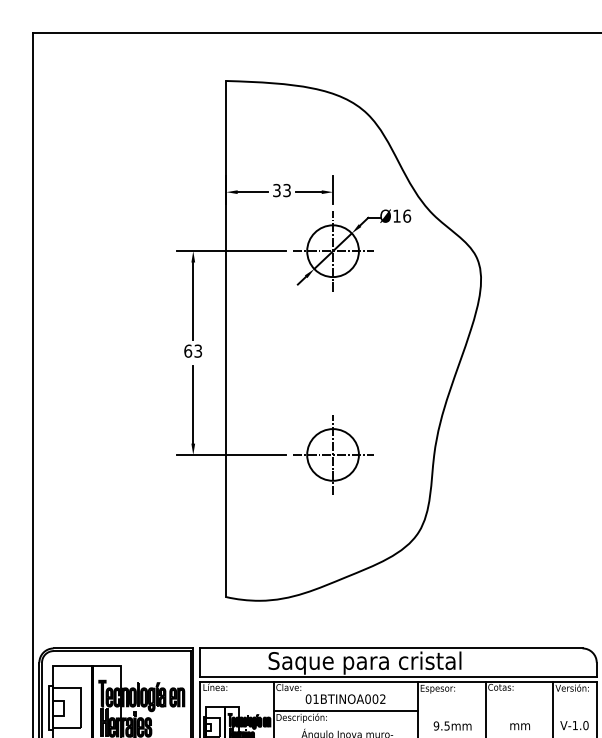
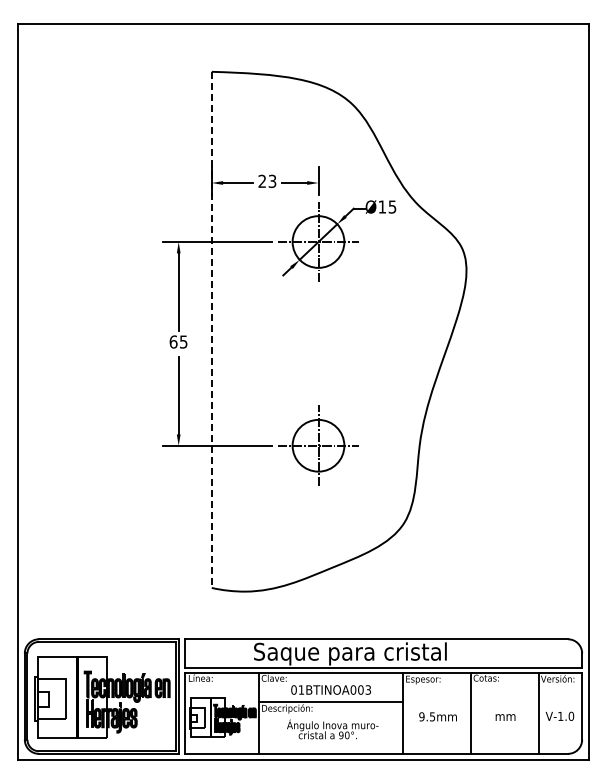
text: (277, 190) -> (262, 181), 33 -> 23
text: (407, 215) -> (392, 206), Ø16 -> Ø15
line: (226, 339) -> (211, 330), solid -> dashed
text: (198, 350) -> (183, 341), 63 -> 65
text: (382, 699) -> (367, 690), 01BTINOA002 -> 01BTINOA003

